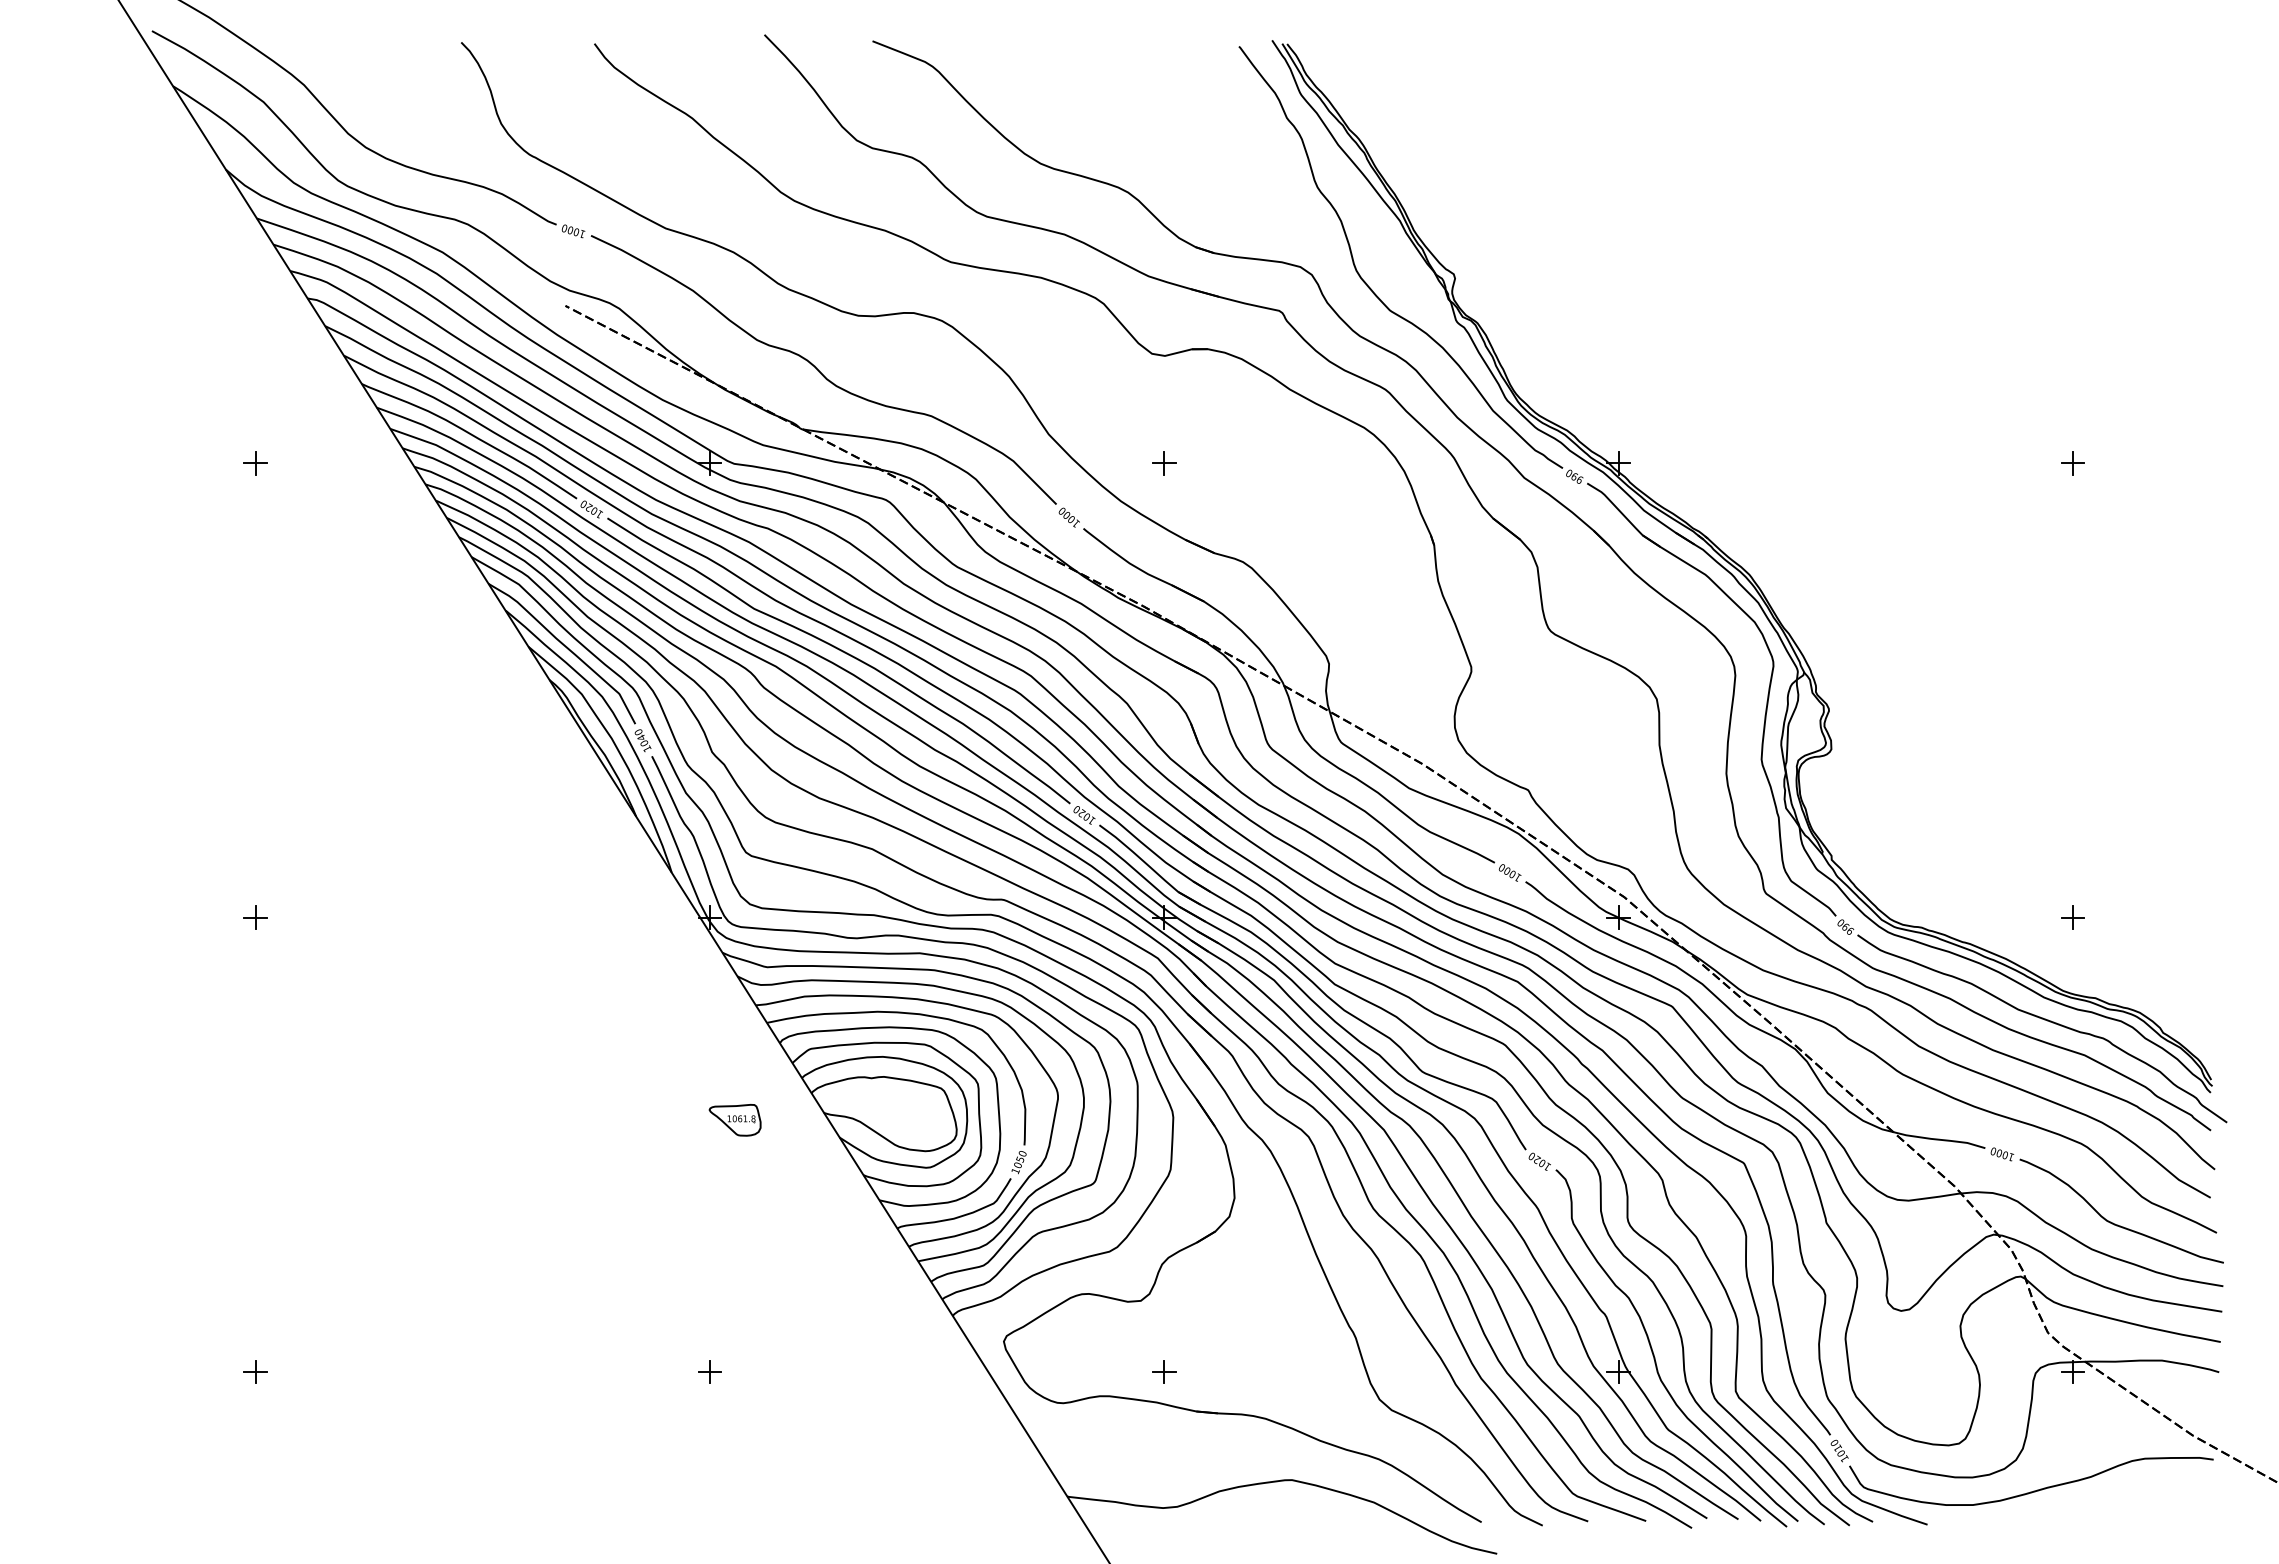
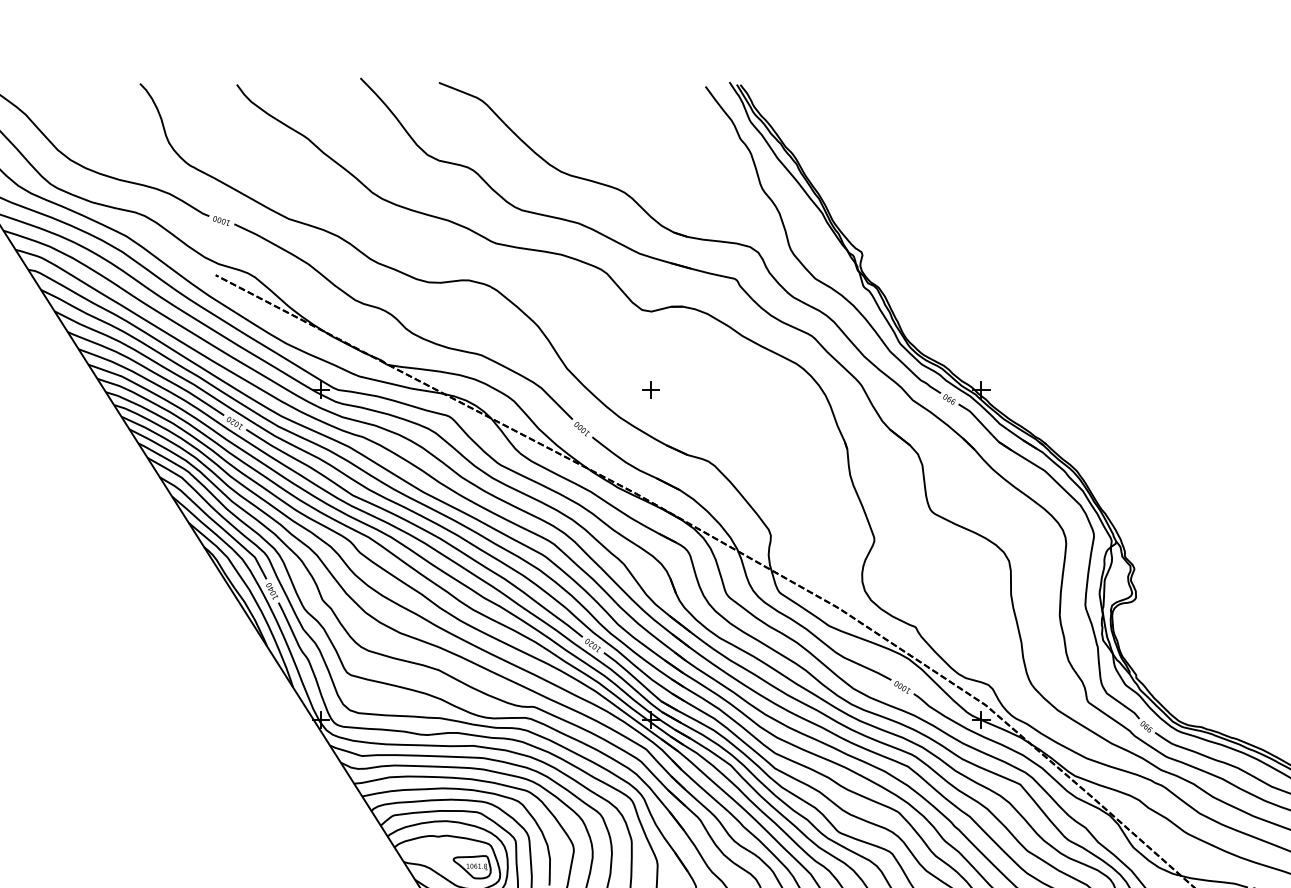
part: (734, 1120) -> (471, 867), moved

